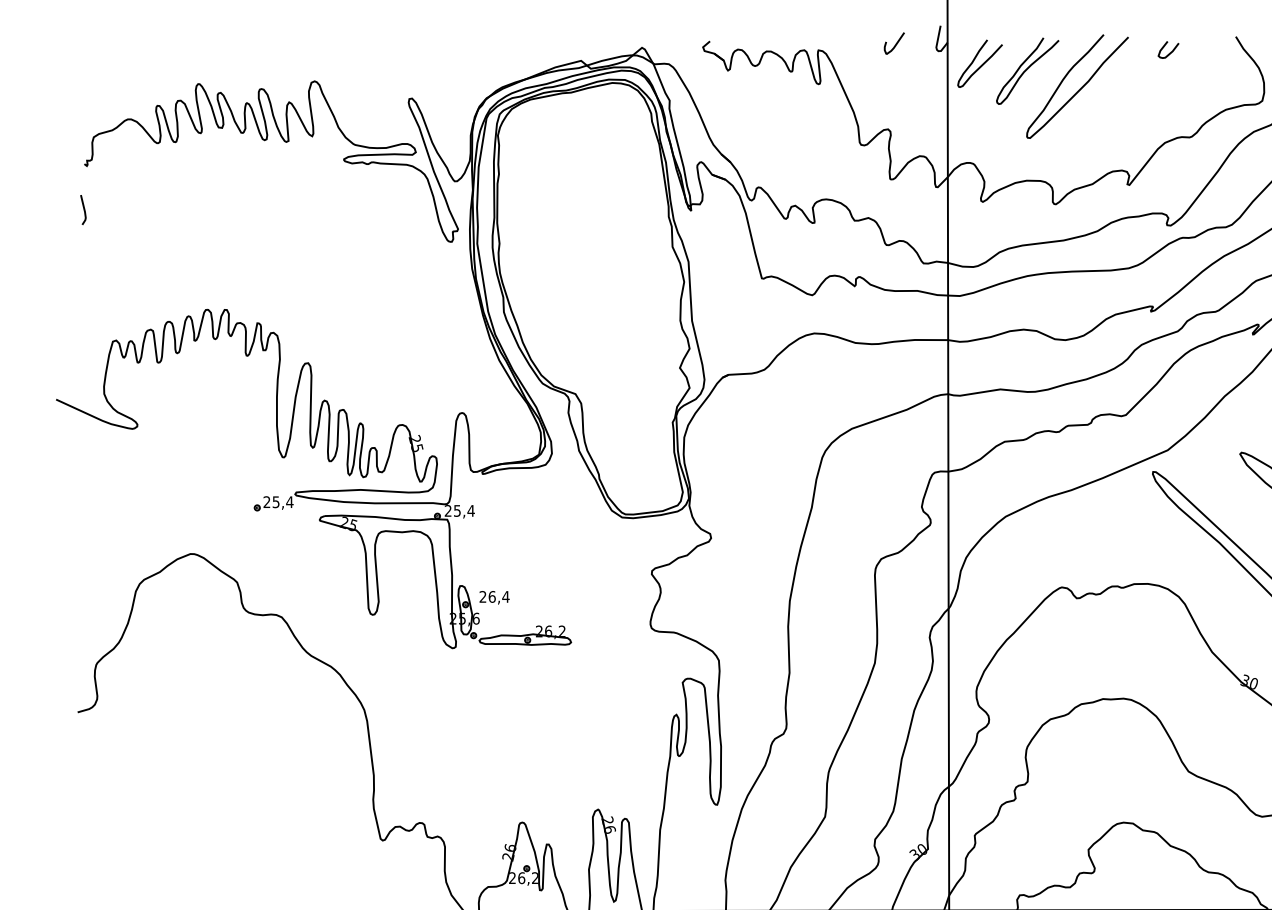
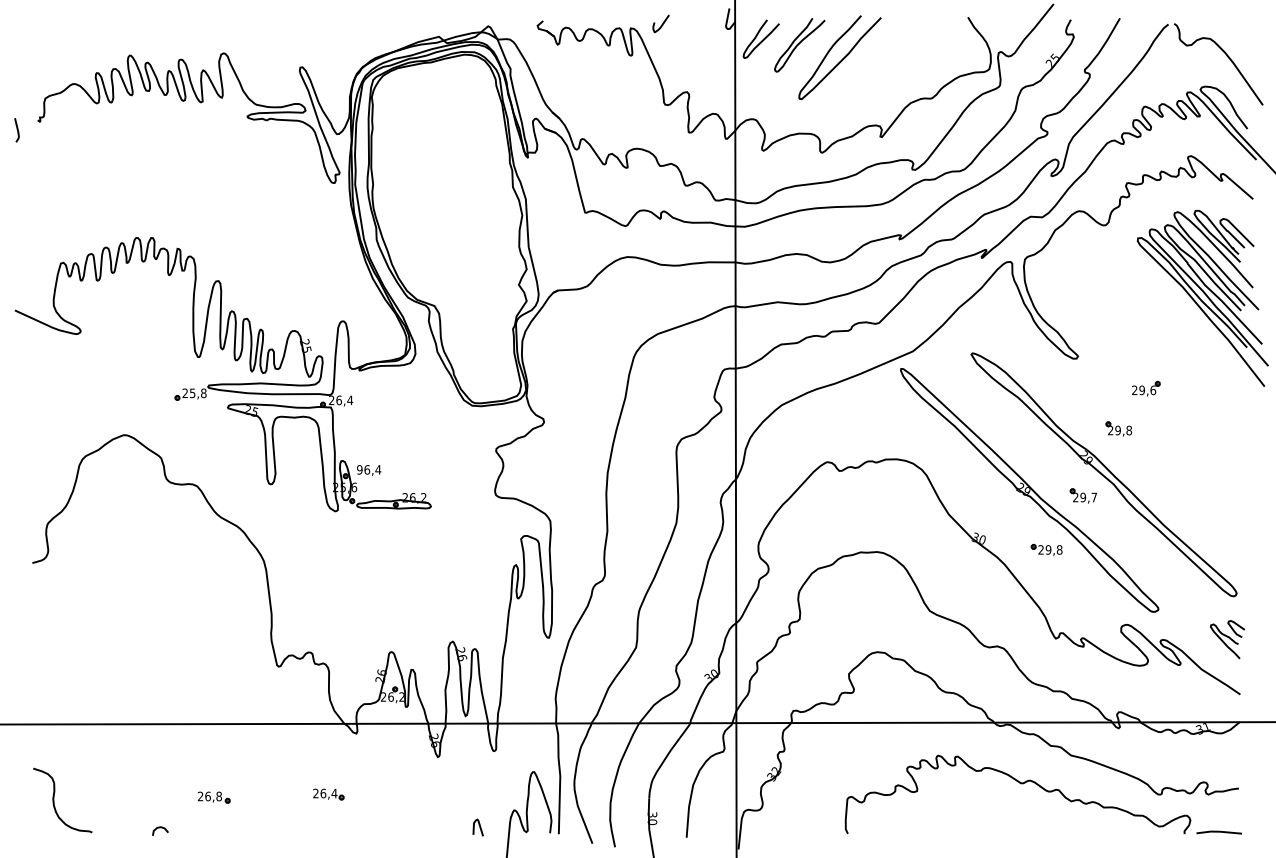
curve: (894, 44) -> (661, 24), moved
curve: (1170, 51) -> (915, 29), removed
line: (82, 209) -> (16, 129), moved
text: (289, 502) -> (203, 393), 25,4 -> 25,8
text: (456, 511) -> (338, 400), 25,4 -> 26,4
text: (482, 596) -> (359, 469), 26,4 -> 96,4

